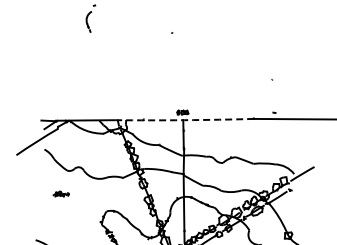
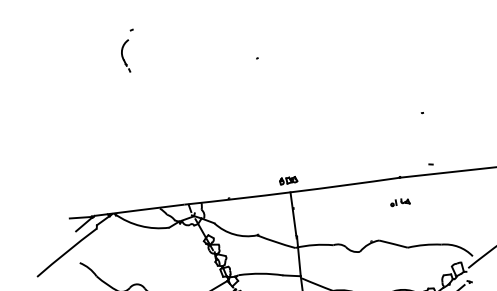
arc: (184, 120) -> (292, 192), dashed -> solid
part: (252, 134) -> (400, 202), added

